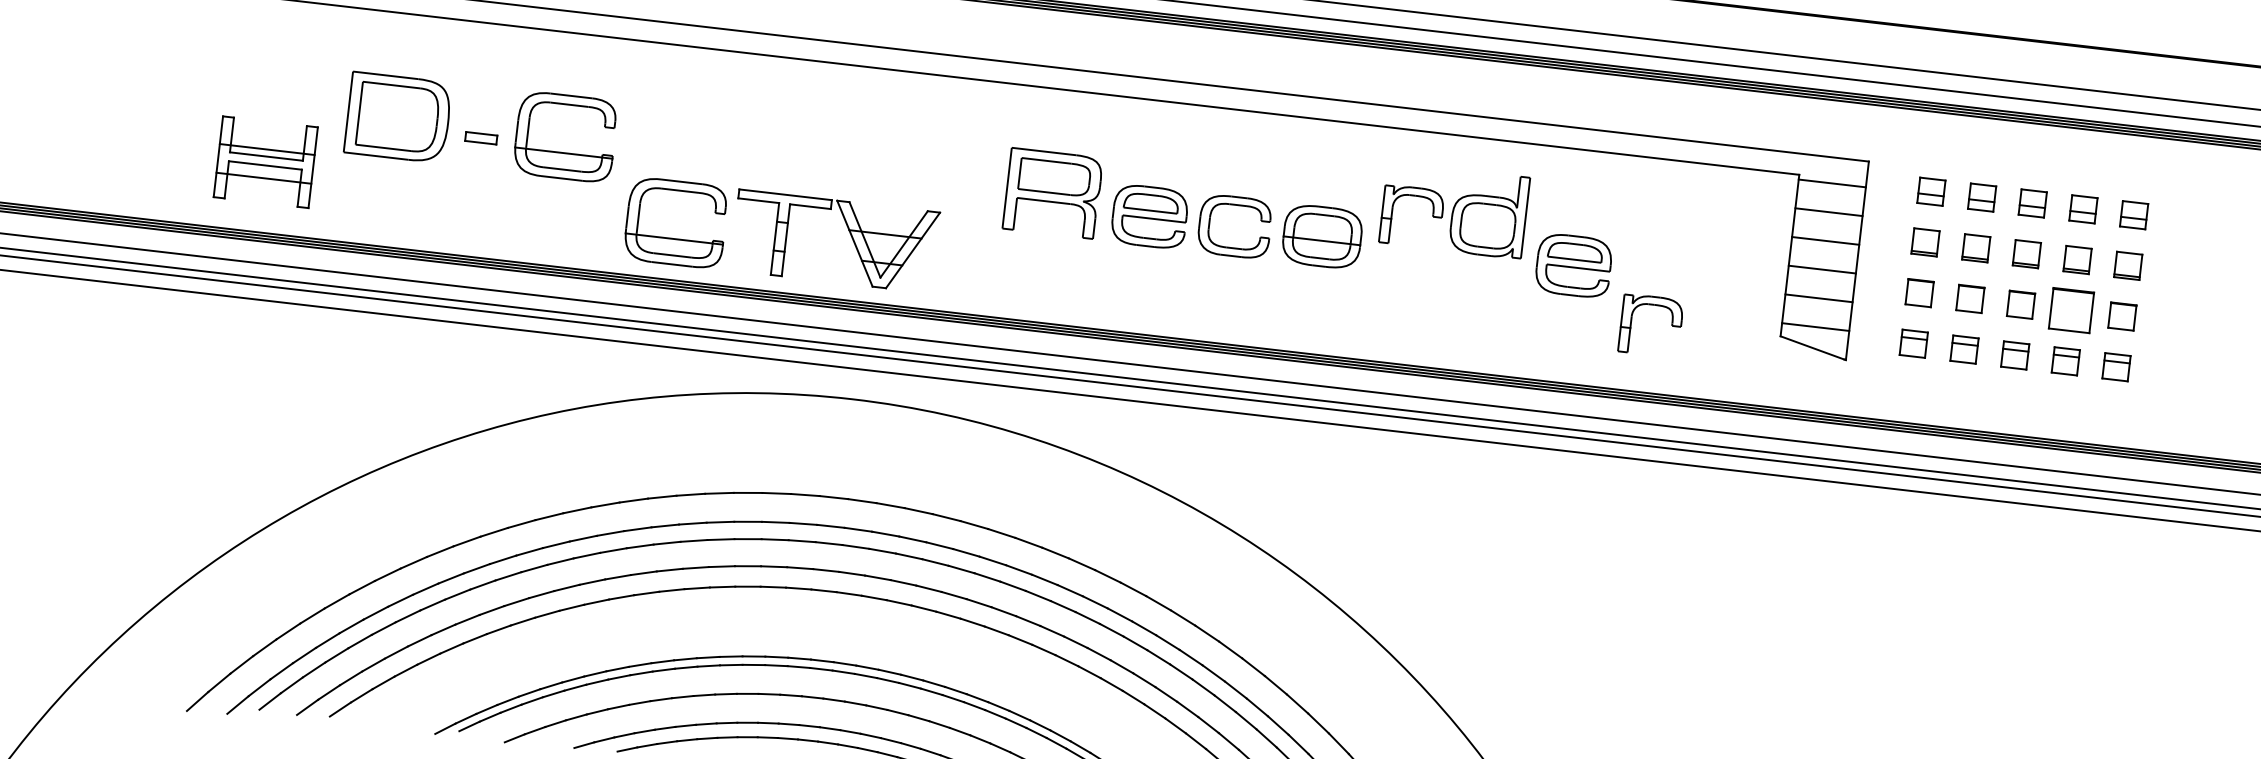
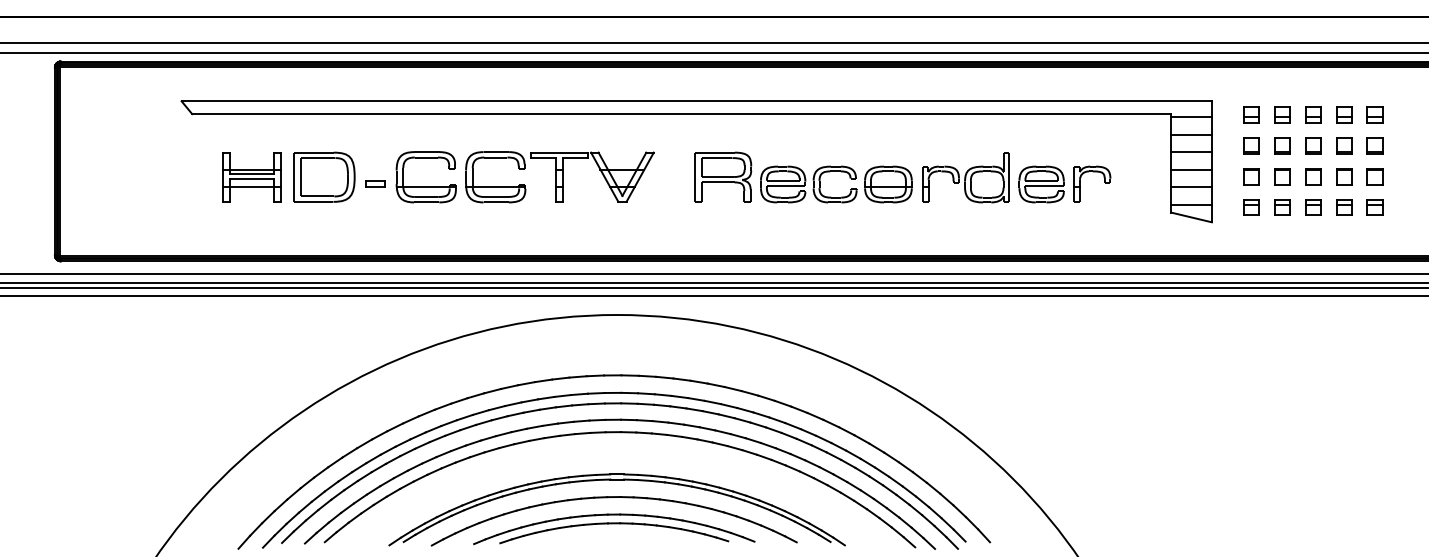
part: (265, 162) -> (251, 177), moved
part: (1453, 210) -> (965, 177), moved
part: (780, 235) -> (559, 177), moved
part: (1655, 306) -> (1093, 172), moved
part: (2072, 310) -> (1344, 176), size x0.62

